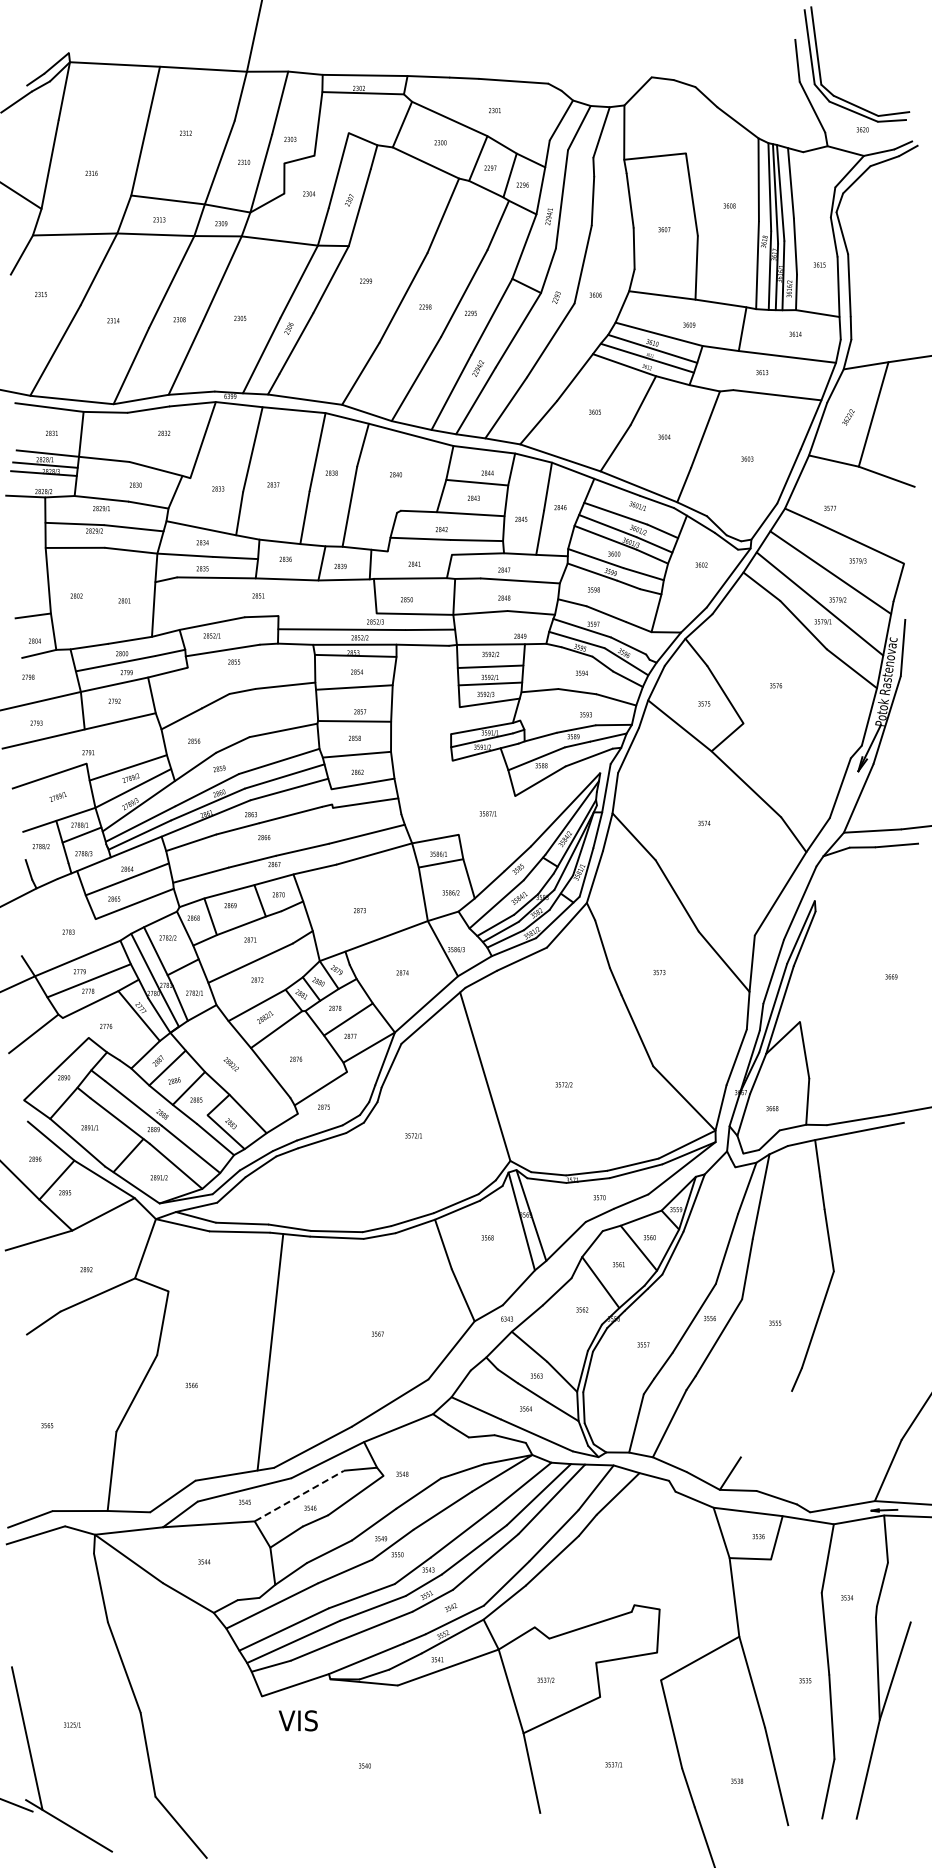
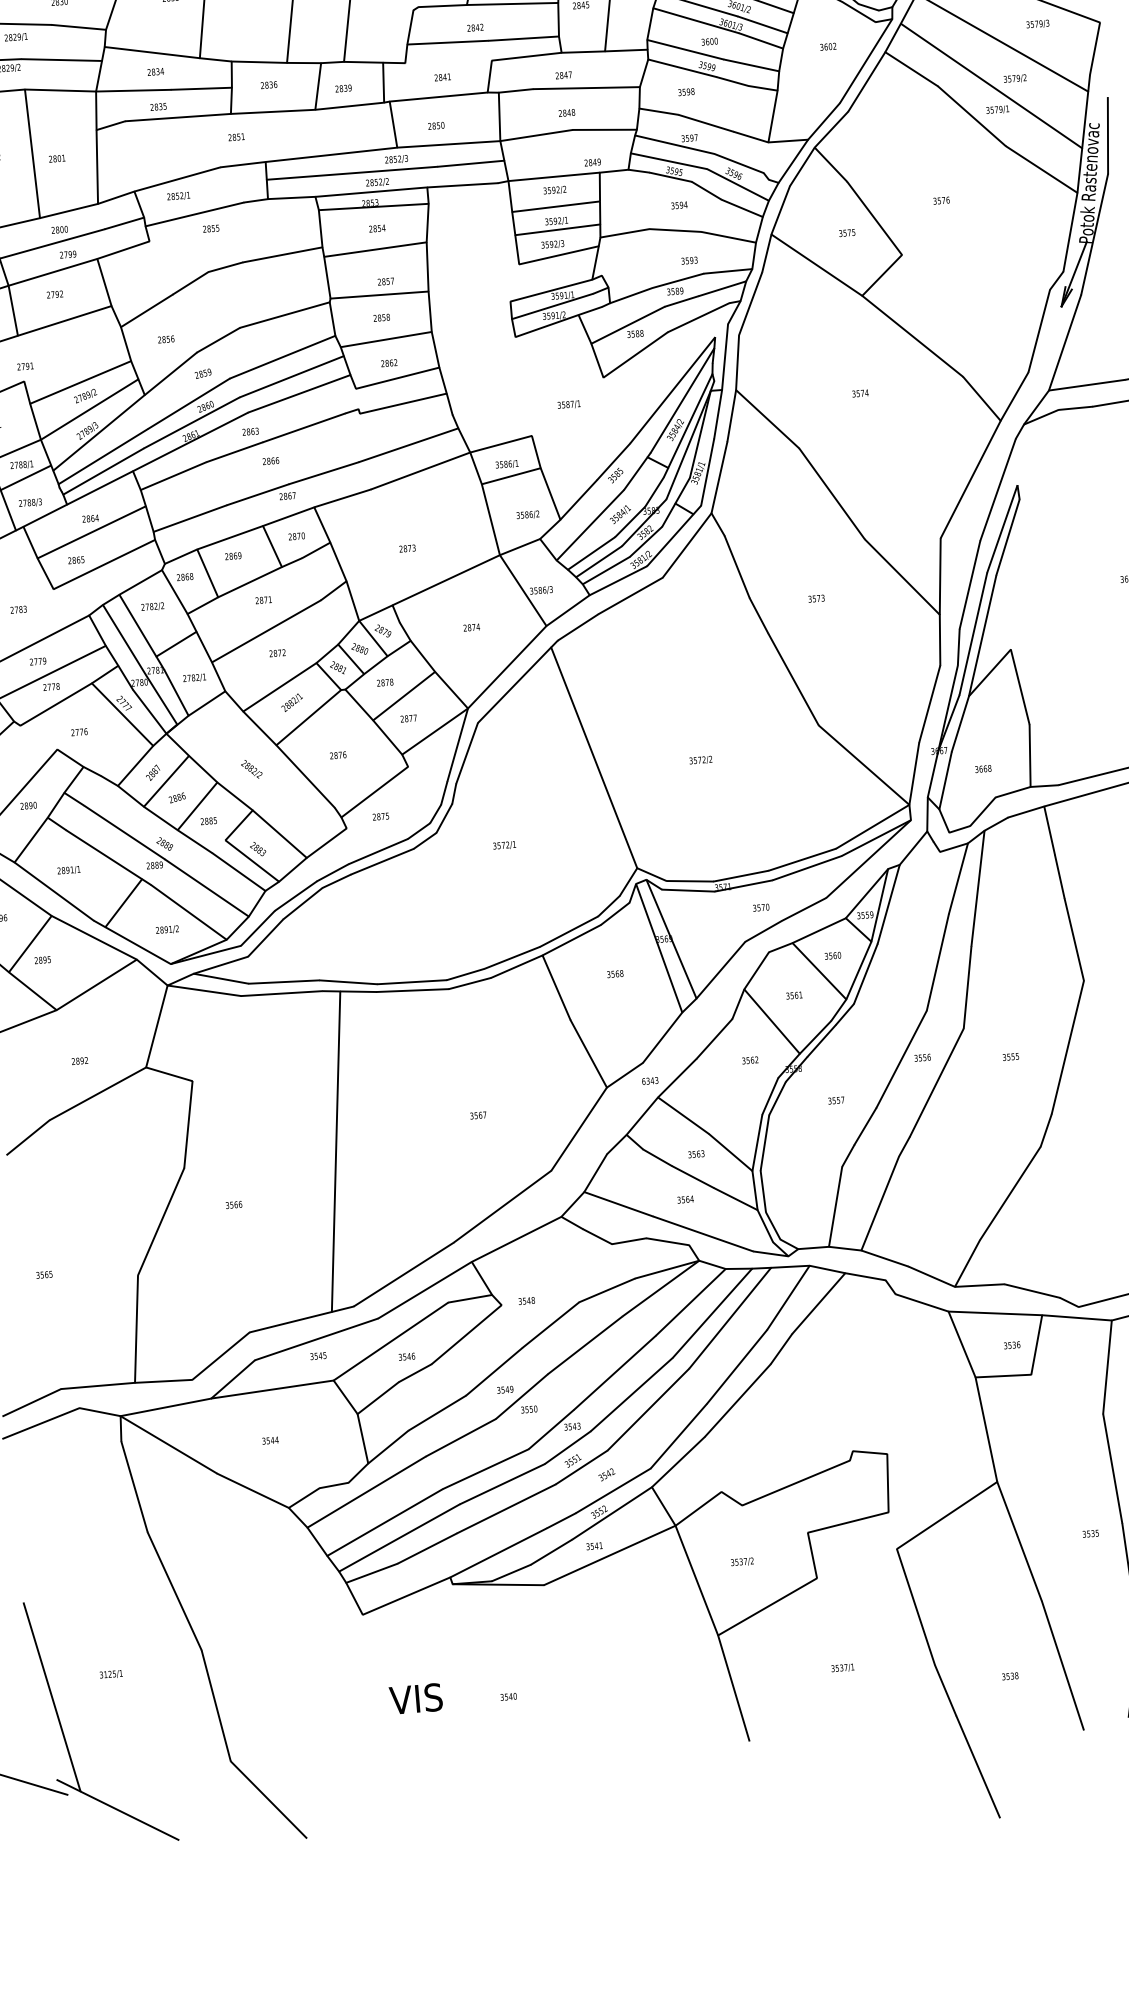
line: (106, 595) -> (32, 153), added
line: (327, 614) -> (331, 154), added
line: (766, 1423) -> (1010, 1192), added
line: (299, 1496) -> (391, 1342), dashed -> solid
text: (297, 1720) -> (414, 1698), moved

